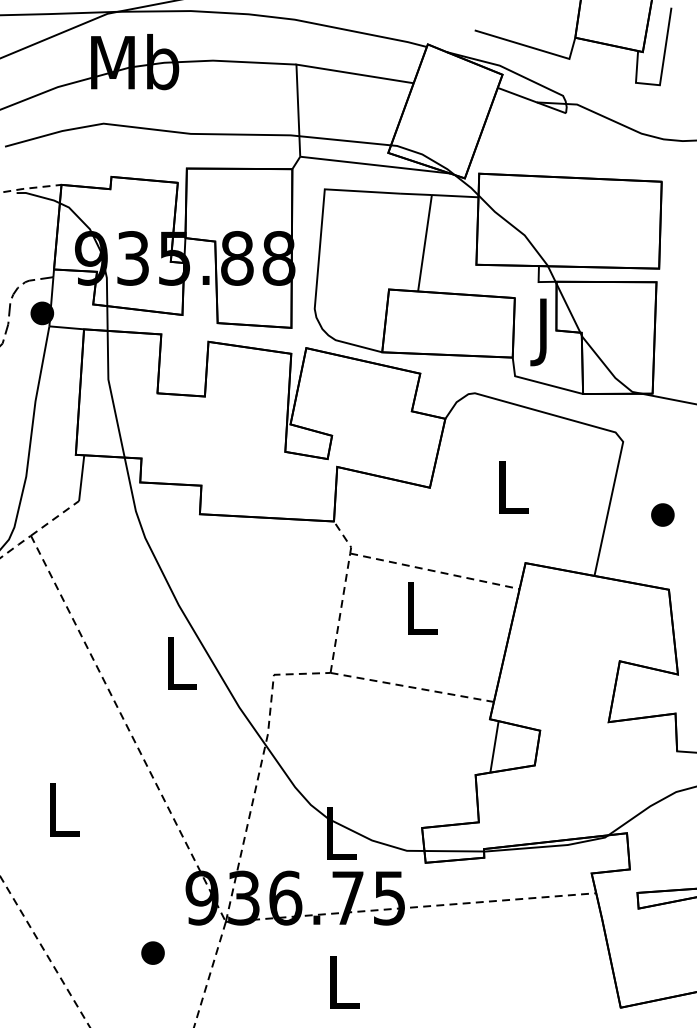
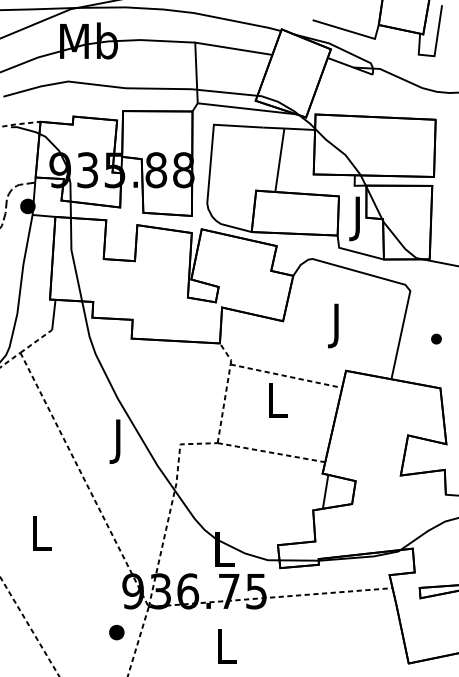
text: (512, 494) -> (337, 325), L -> J
part: (662, 514) -> (436, 338), size x0.7
text: (181, 670) -> (119, 441), L -> J
part: (152, 952) -> (116, 632), moved

